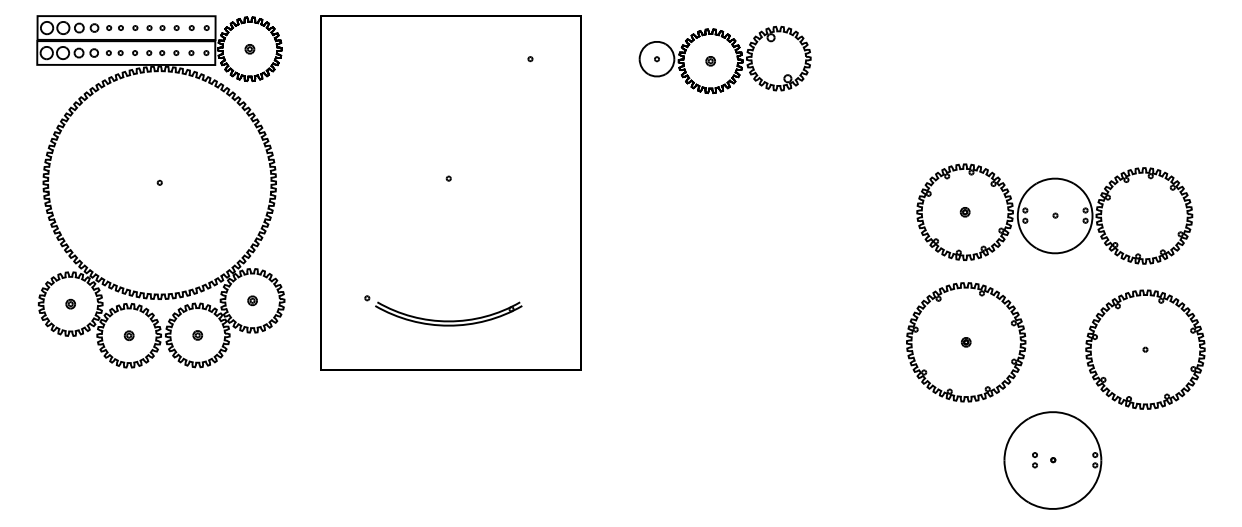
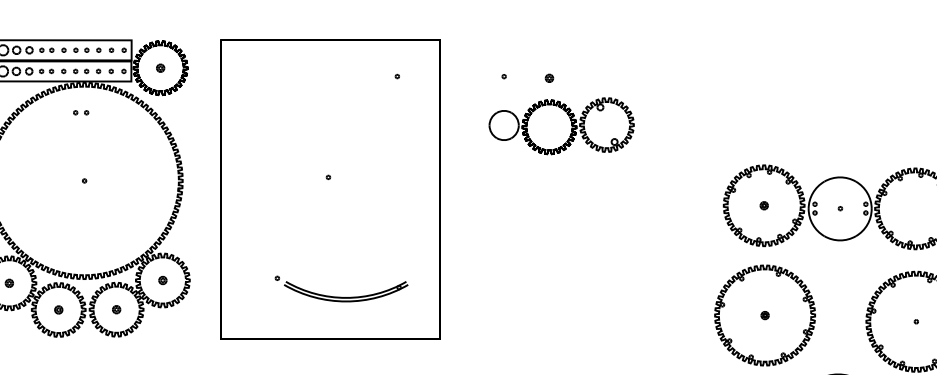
part: (724, 59) -> (561, 125), moved
part: (155, 101) -> (80, 112), added
part: (443, 320) -> (341, 297), moved

